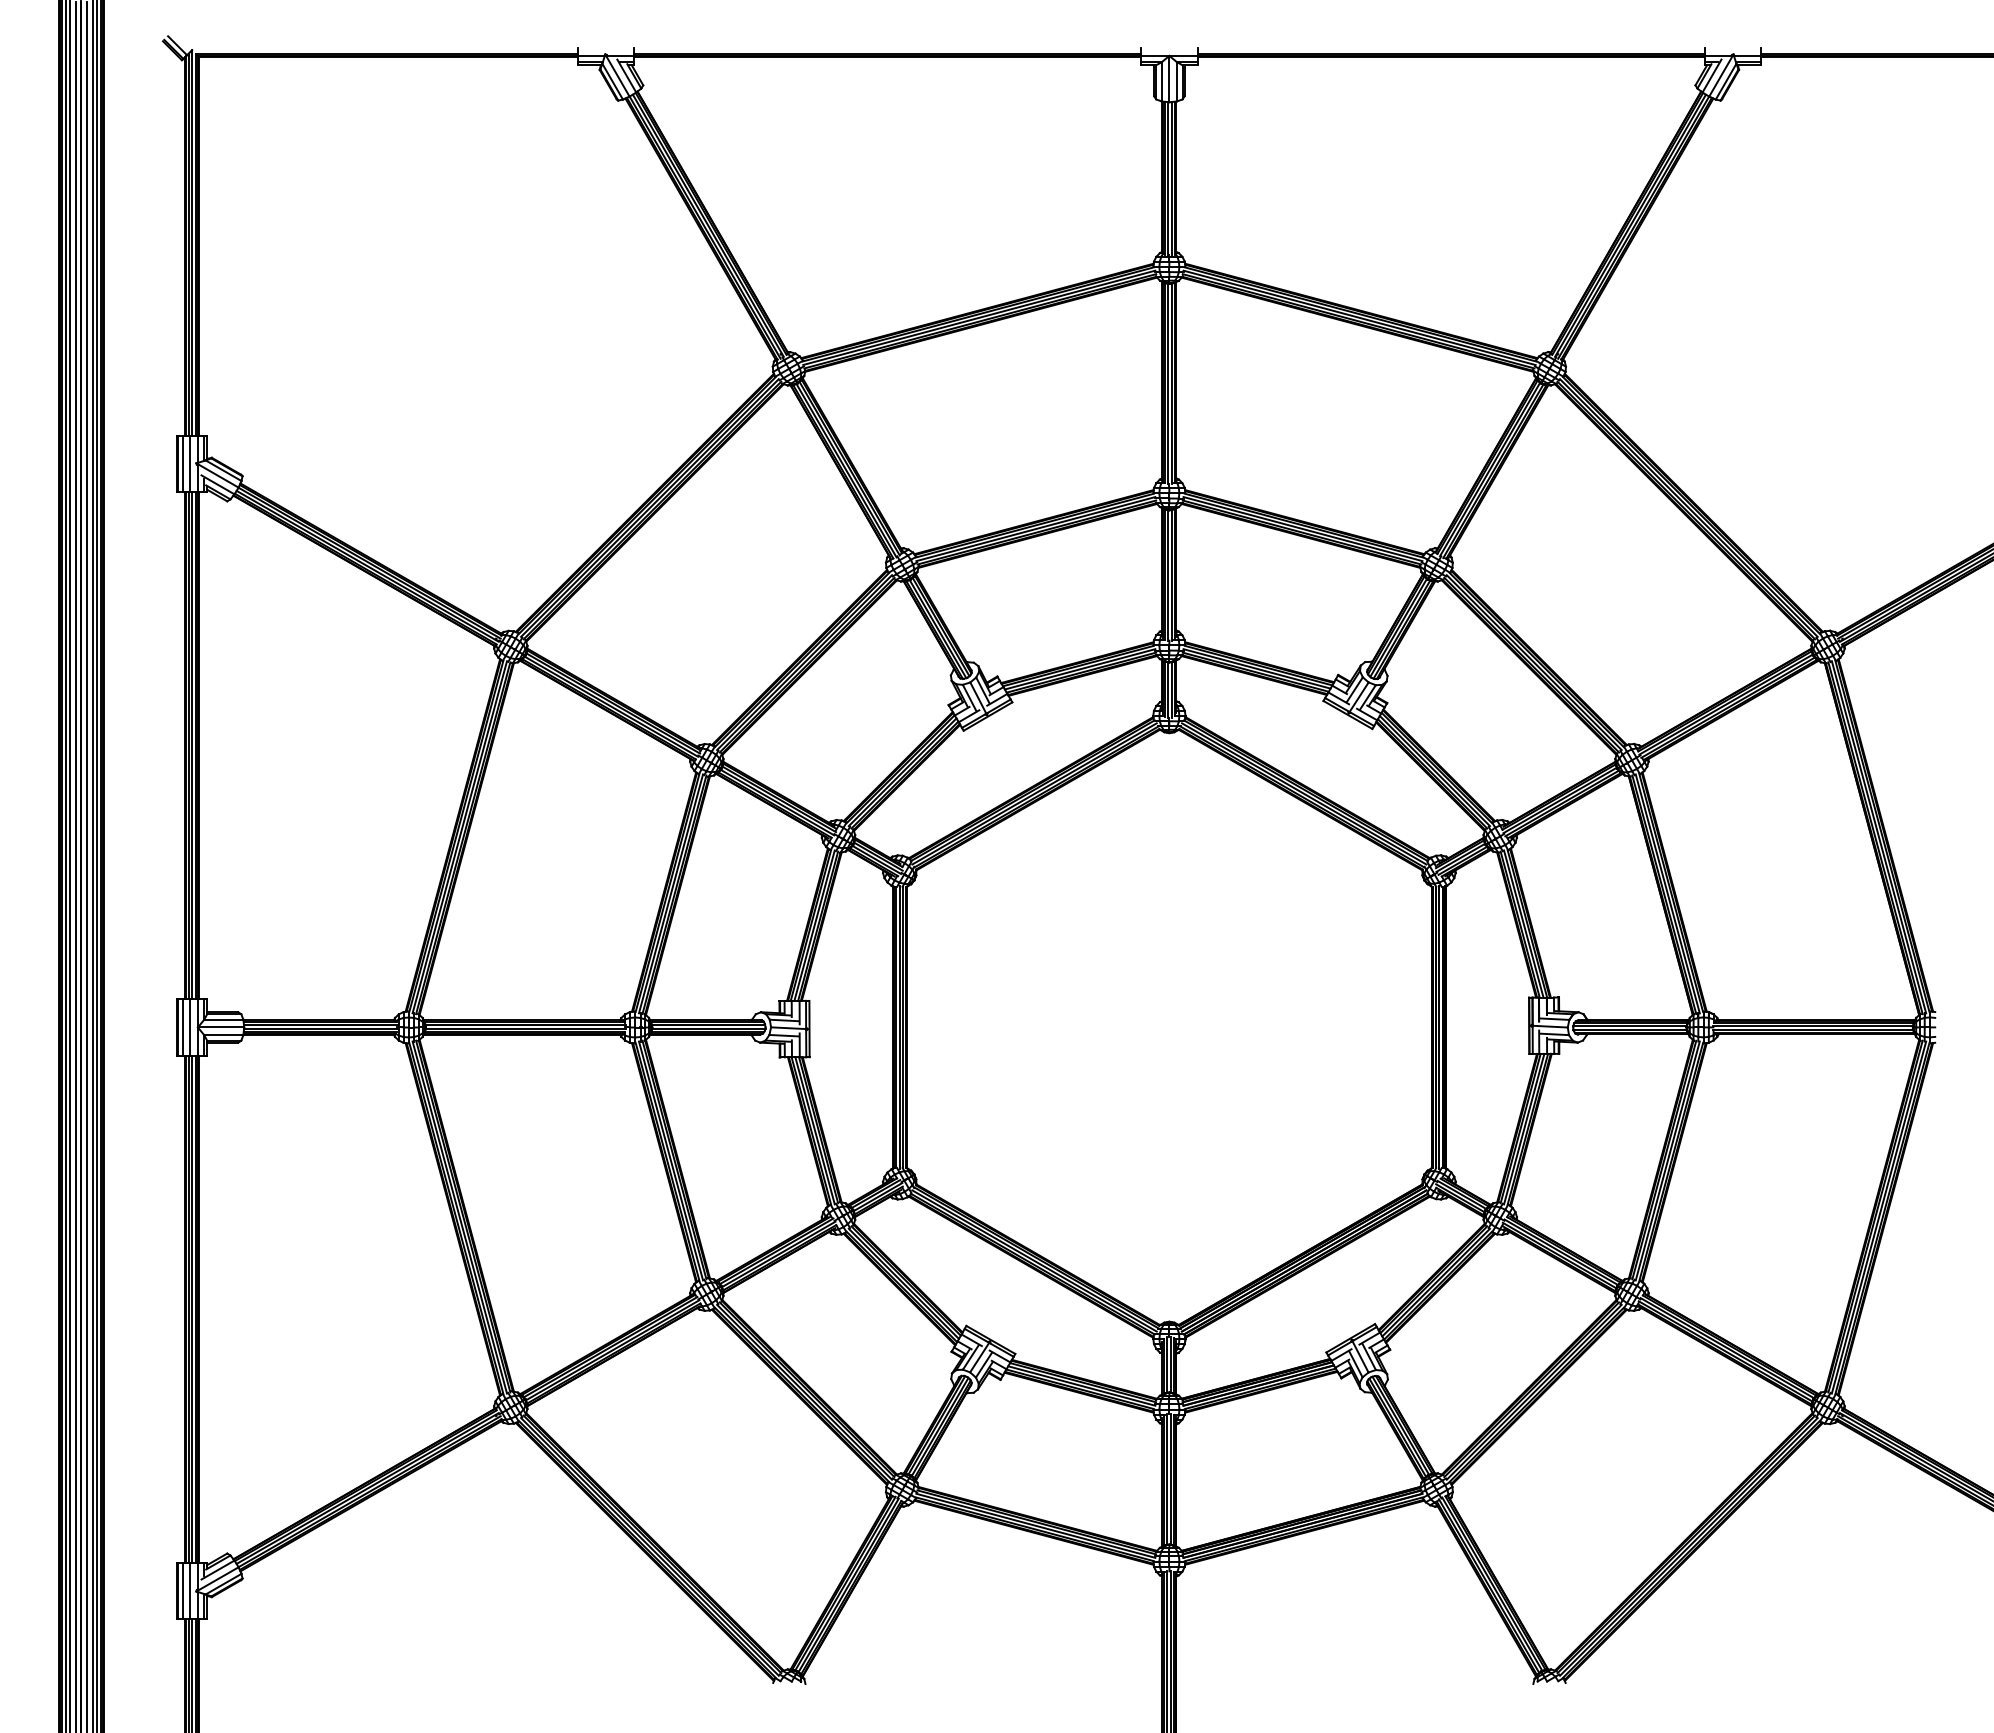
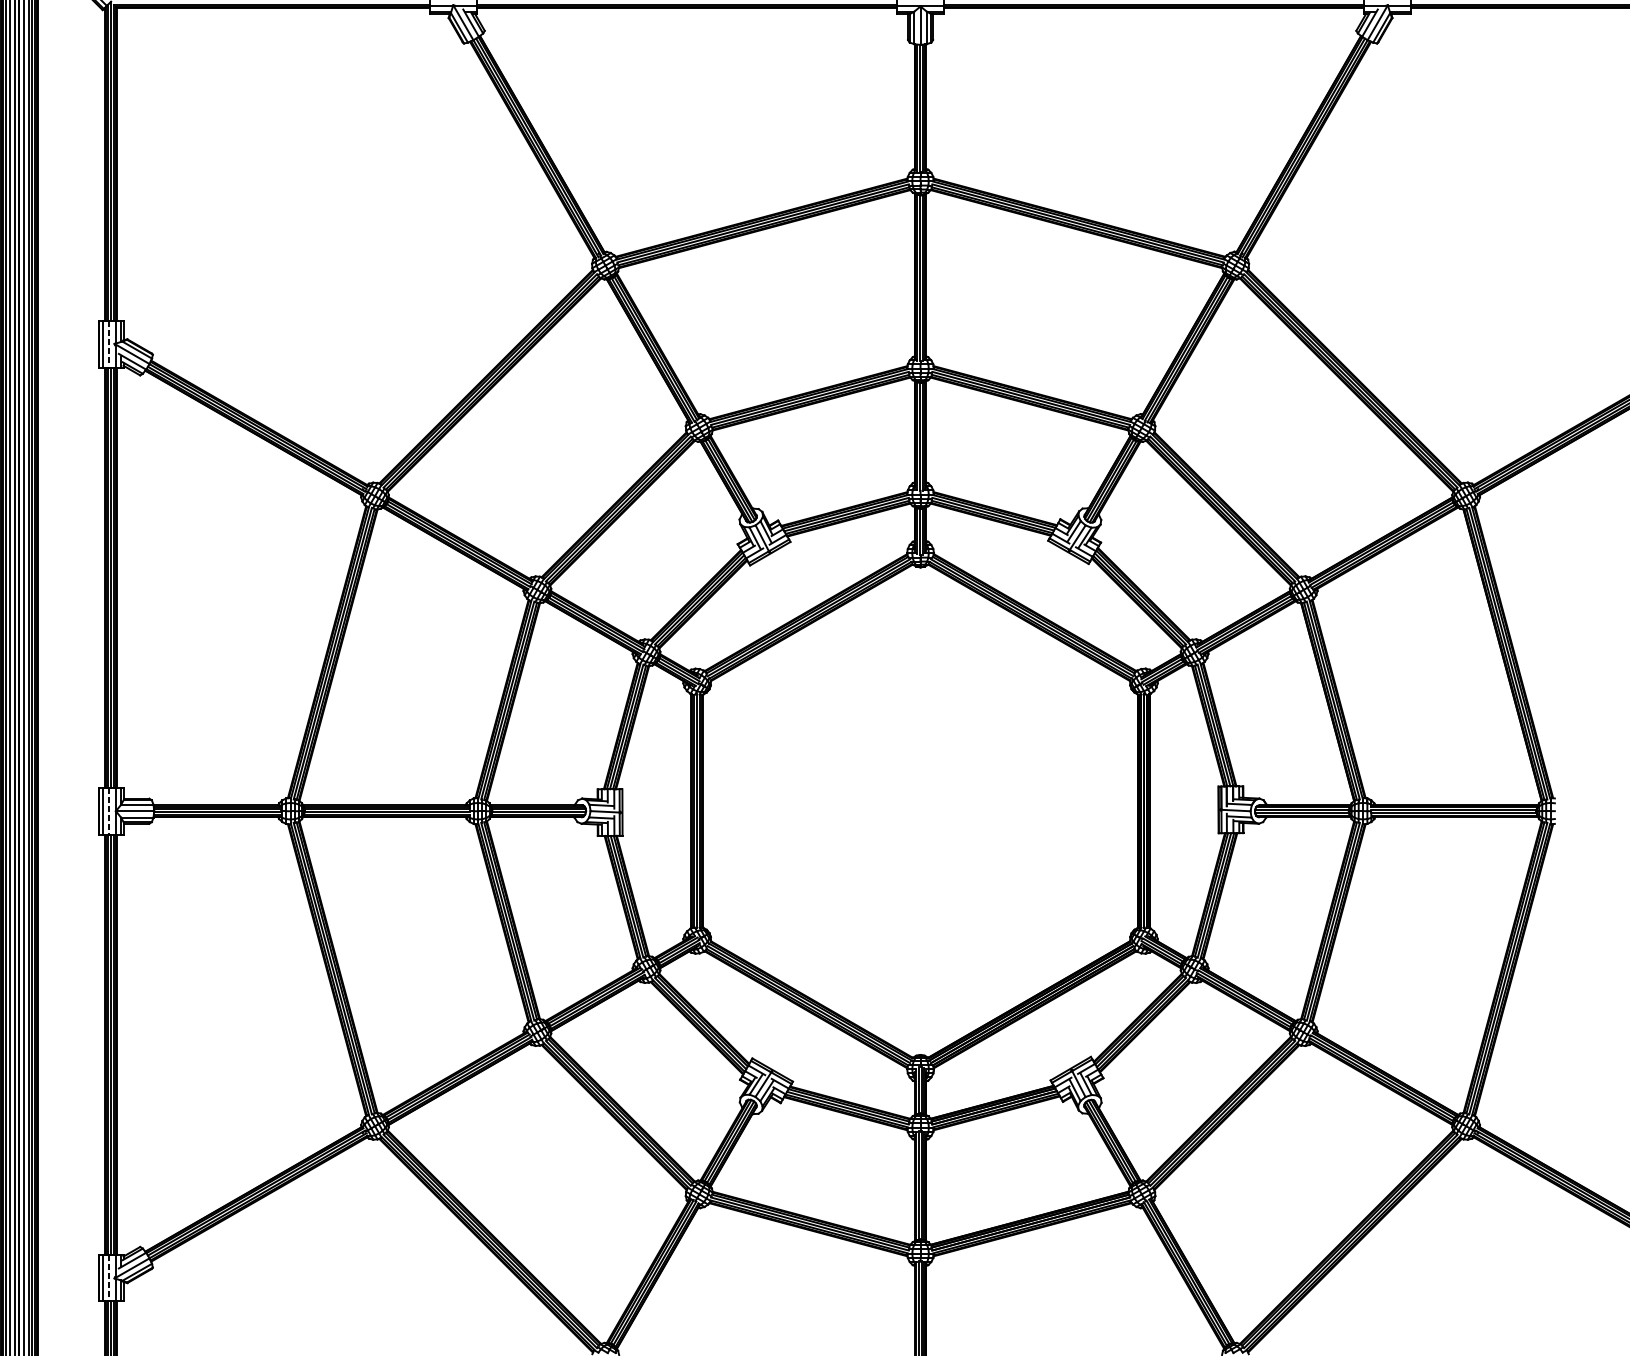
line: (190, 464) -> (109, 344), solid -> dashed
line: (190, 1027) -> (109, 811), solid -> dashed
line: (190, 1591) -> (109, 1278), solid -> dashed

